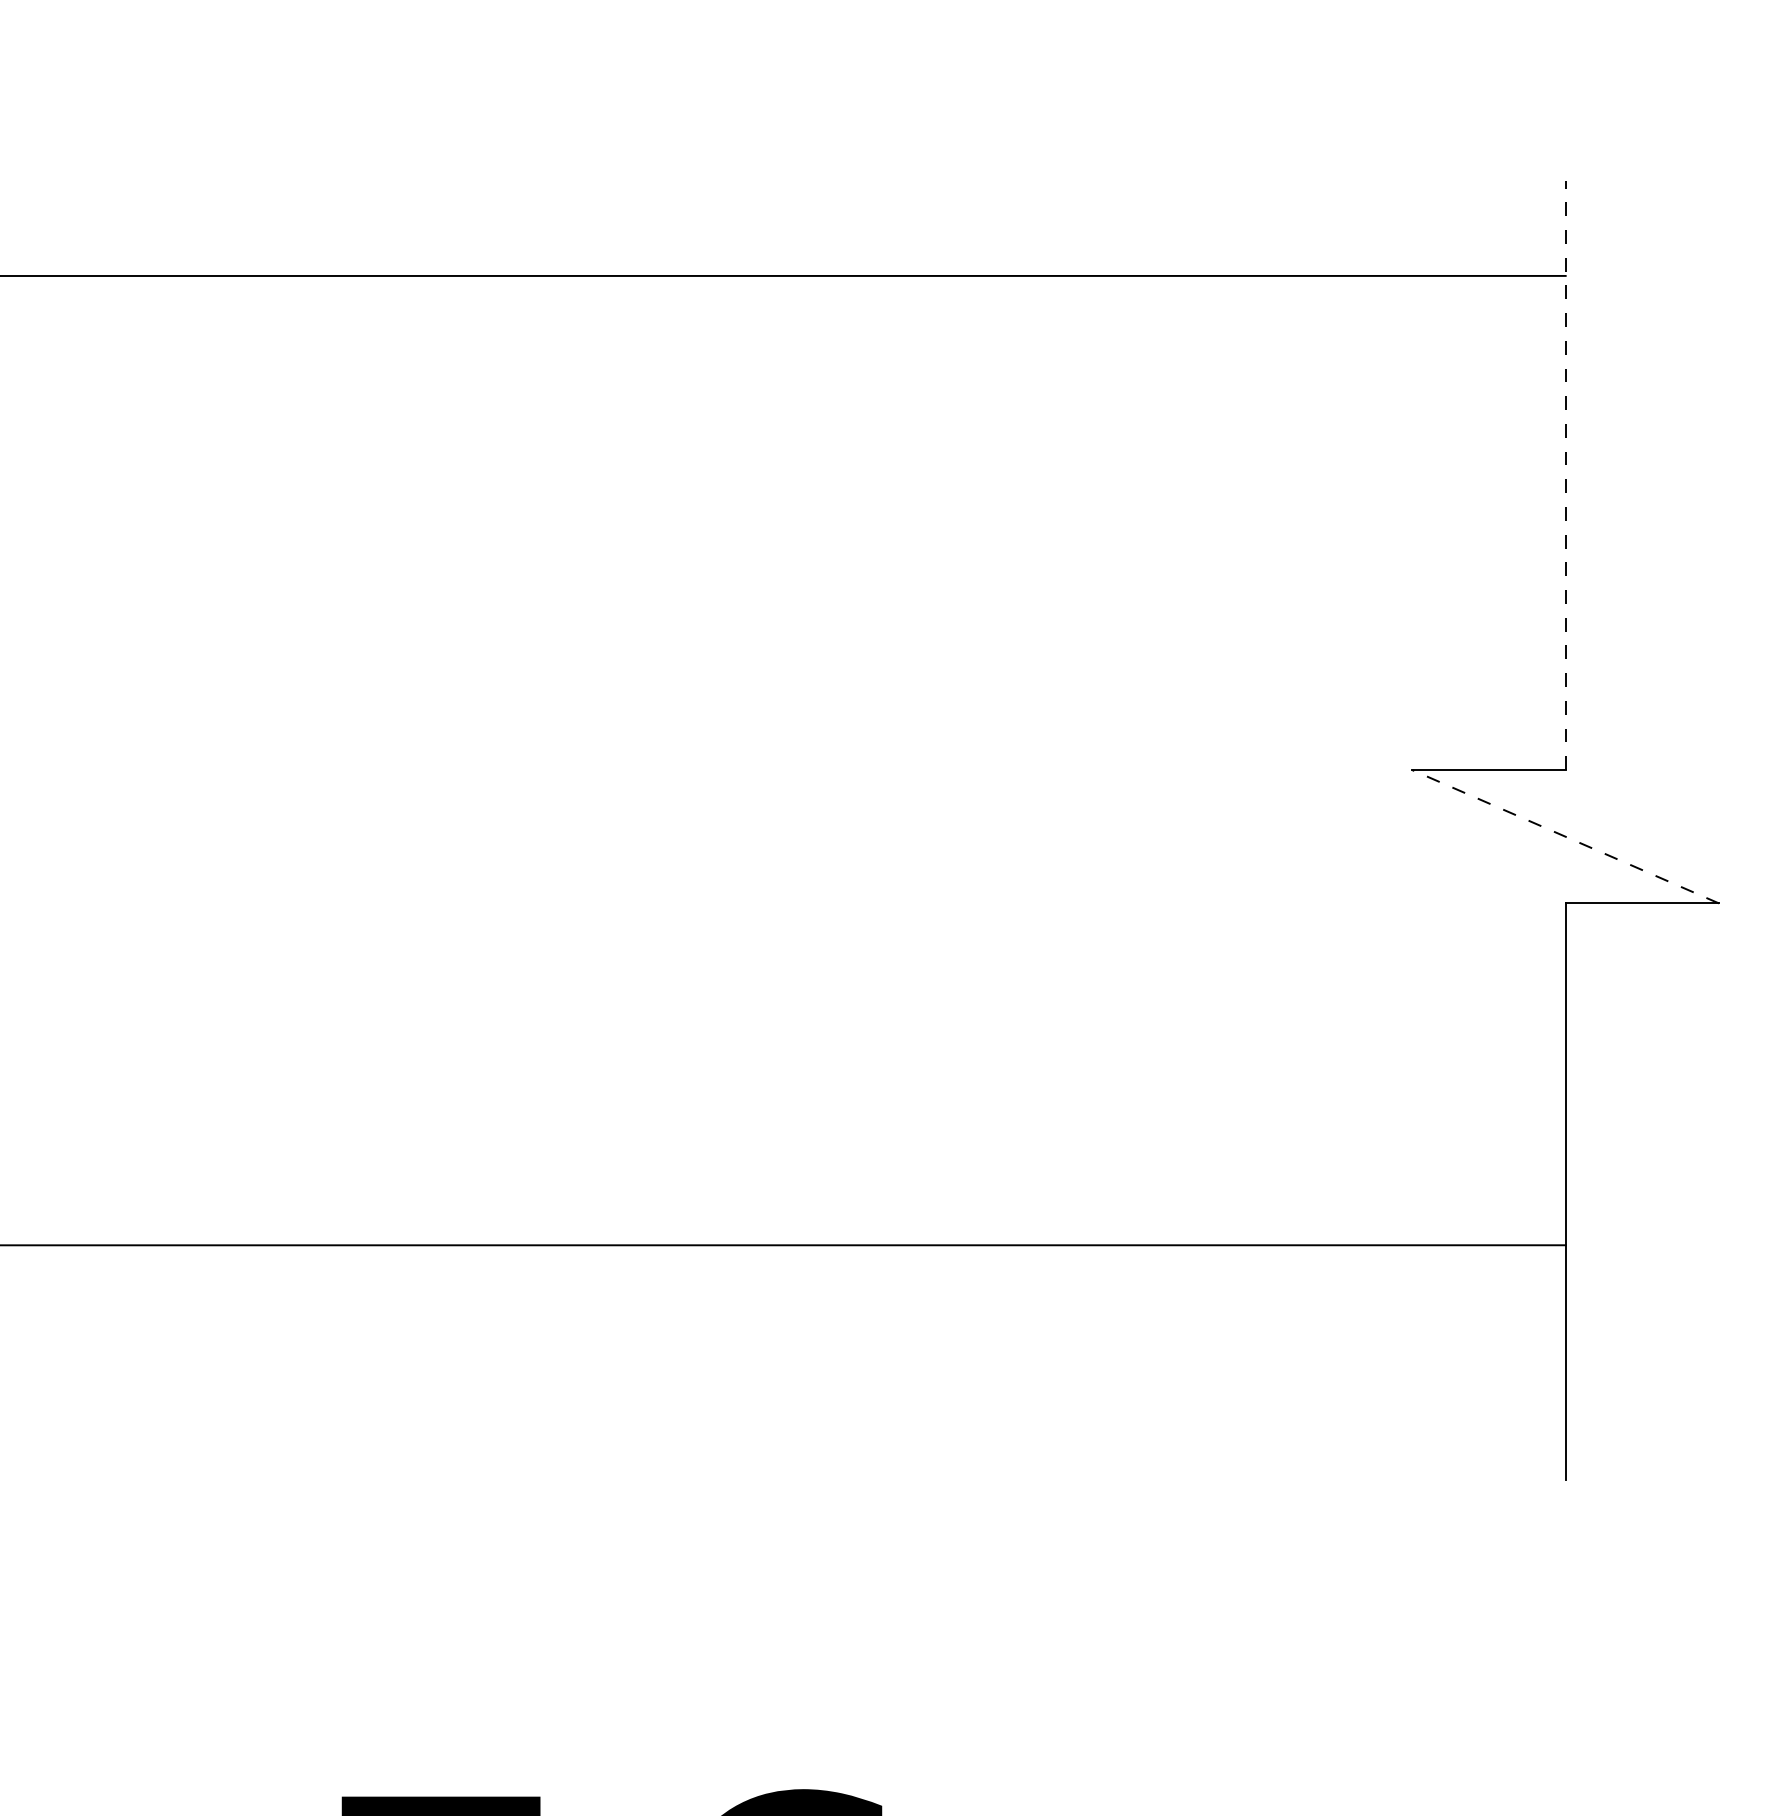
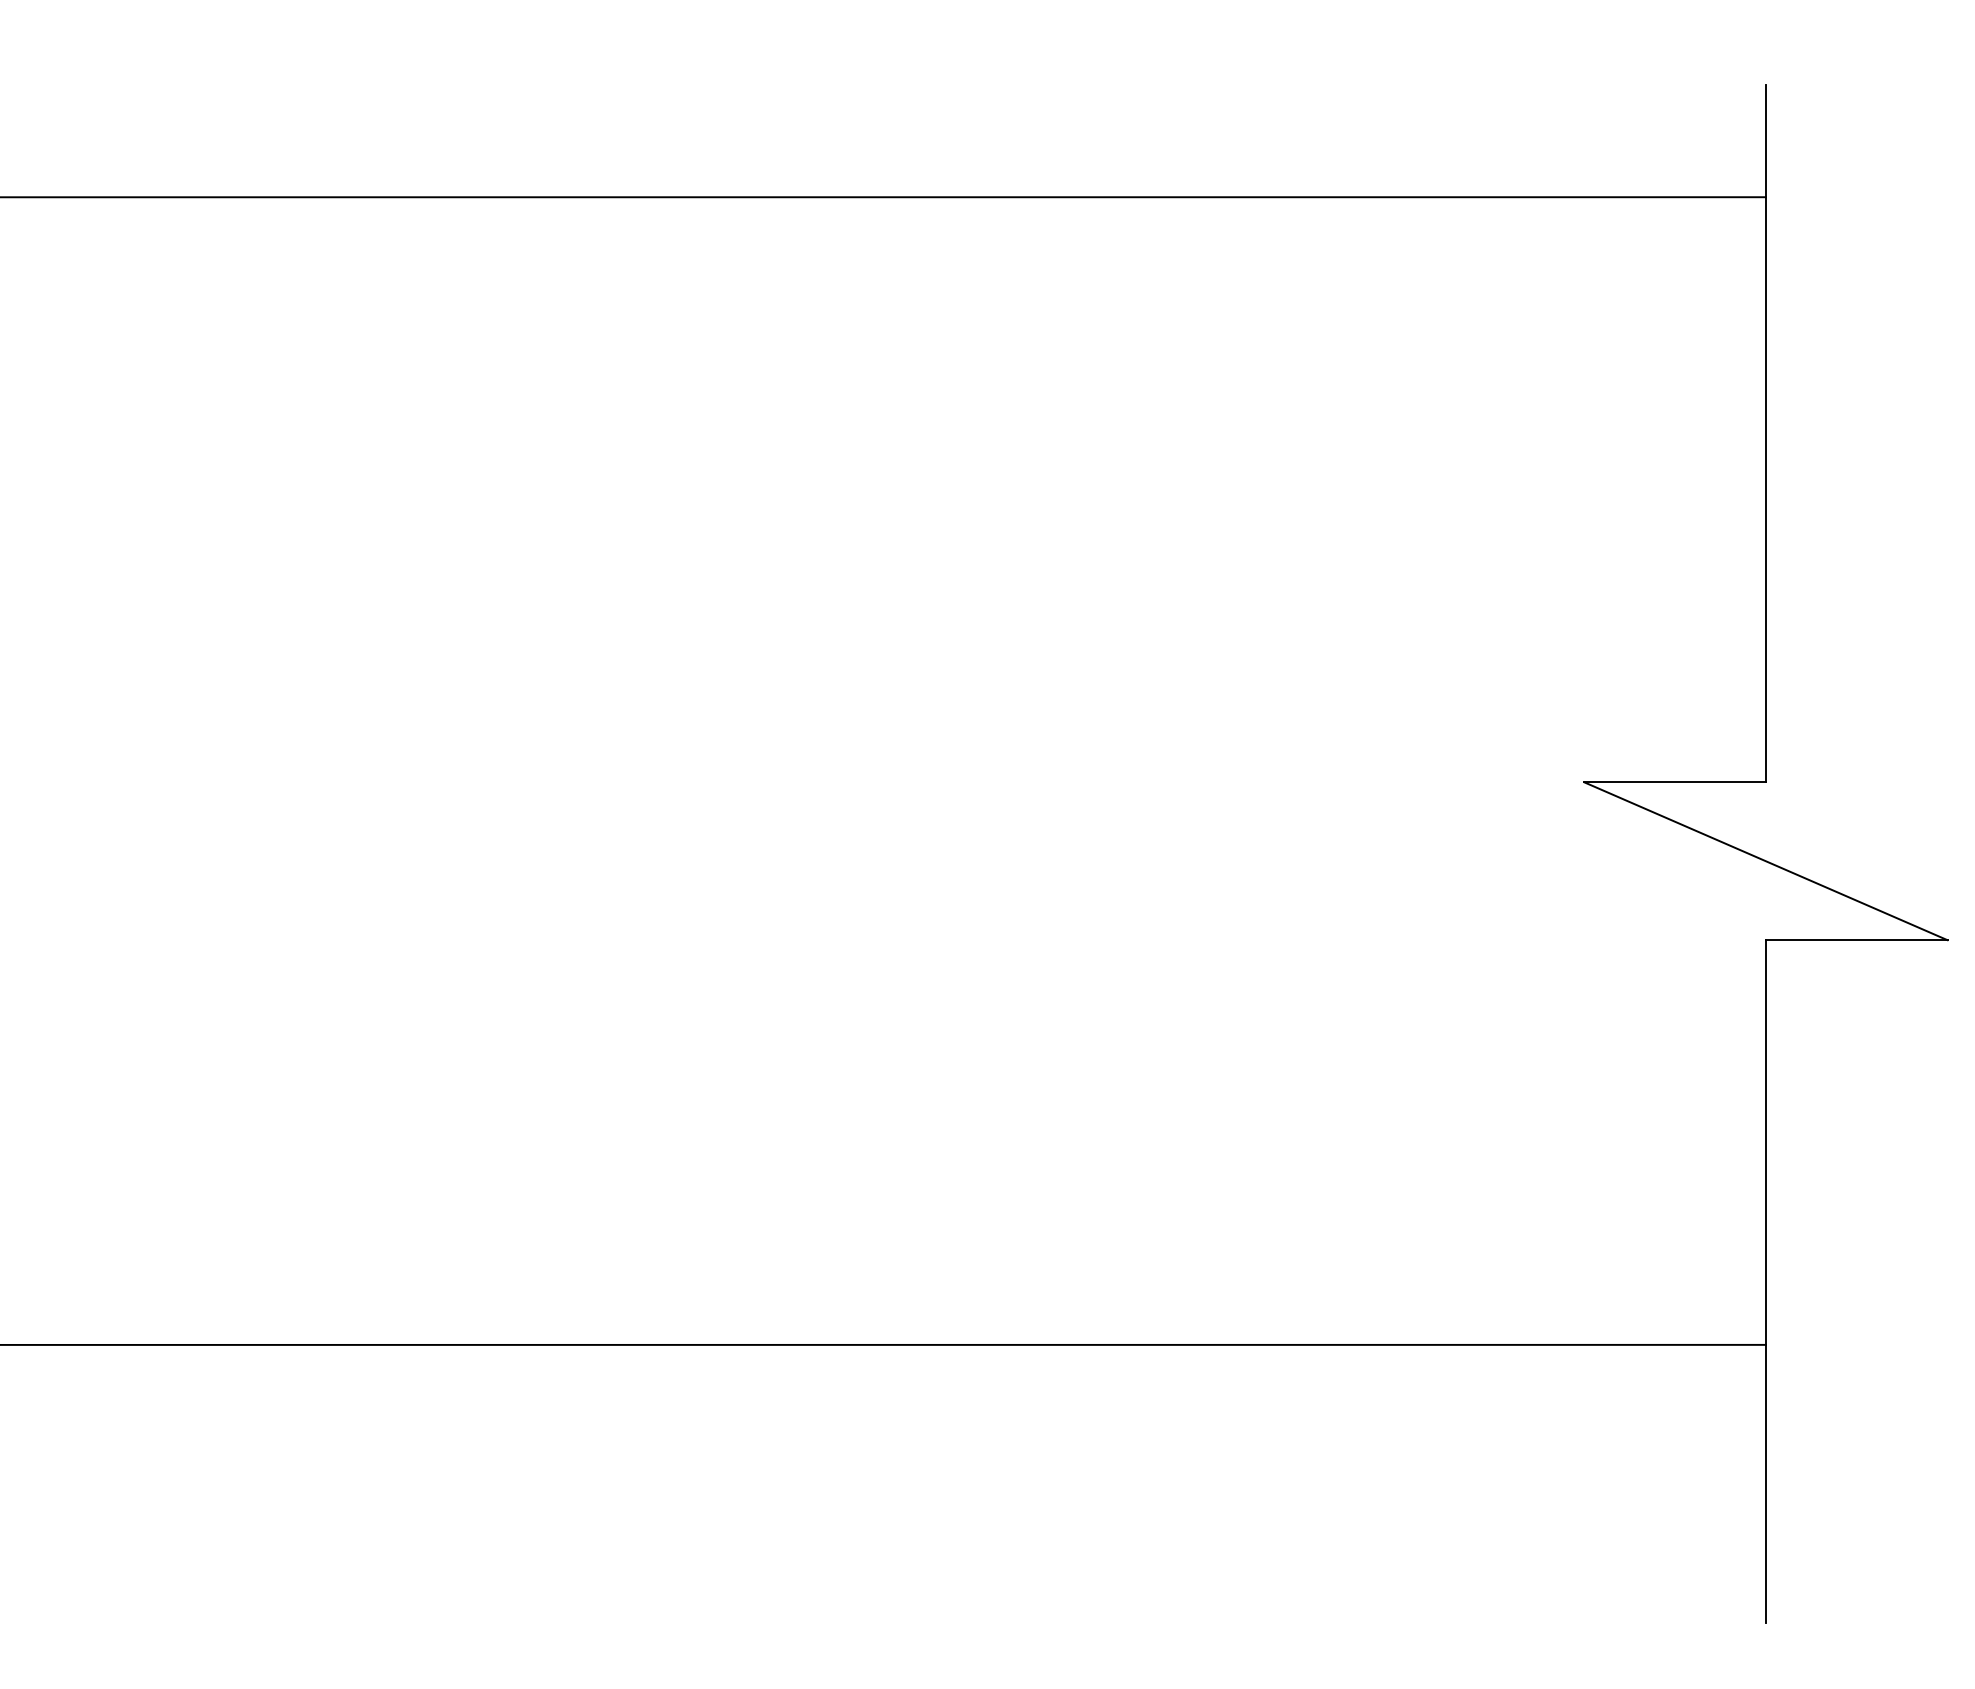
line: (1565, 475) -> (1765, 433), dashed -> solid
line: (1565, 836) -> (1765, 860), dashed -> solid

